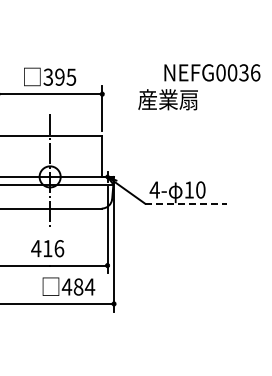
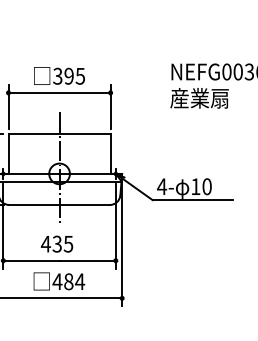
text: (167, 99) -> (199, 98), moved
line: (186, 203) -> (193, 199), dashed -> solid
text: (53, 248) -> (62, 244), 416 -> 435
text: (68, 286) -> (58, 281), moved

